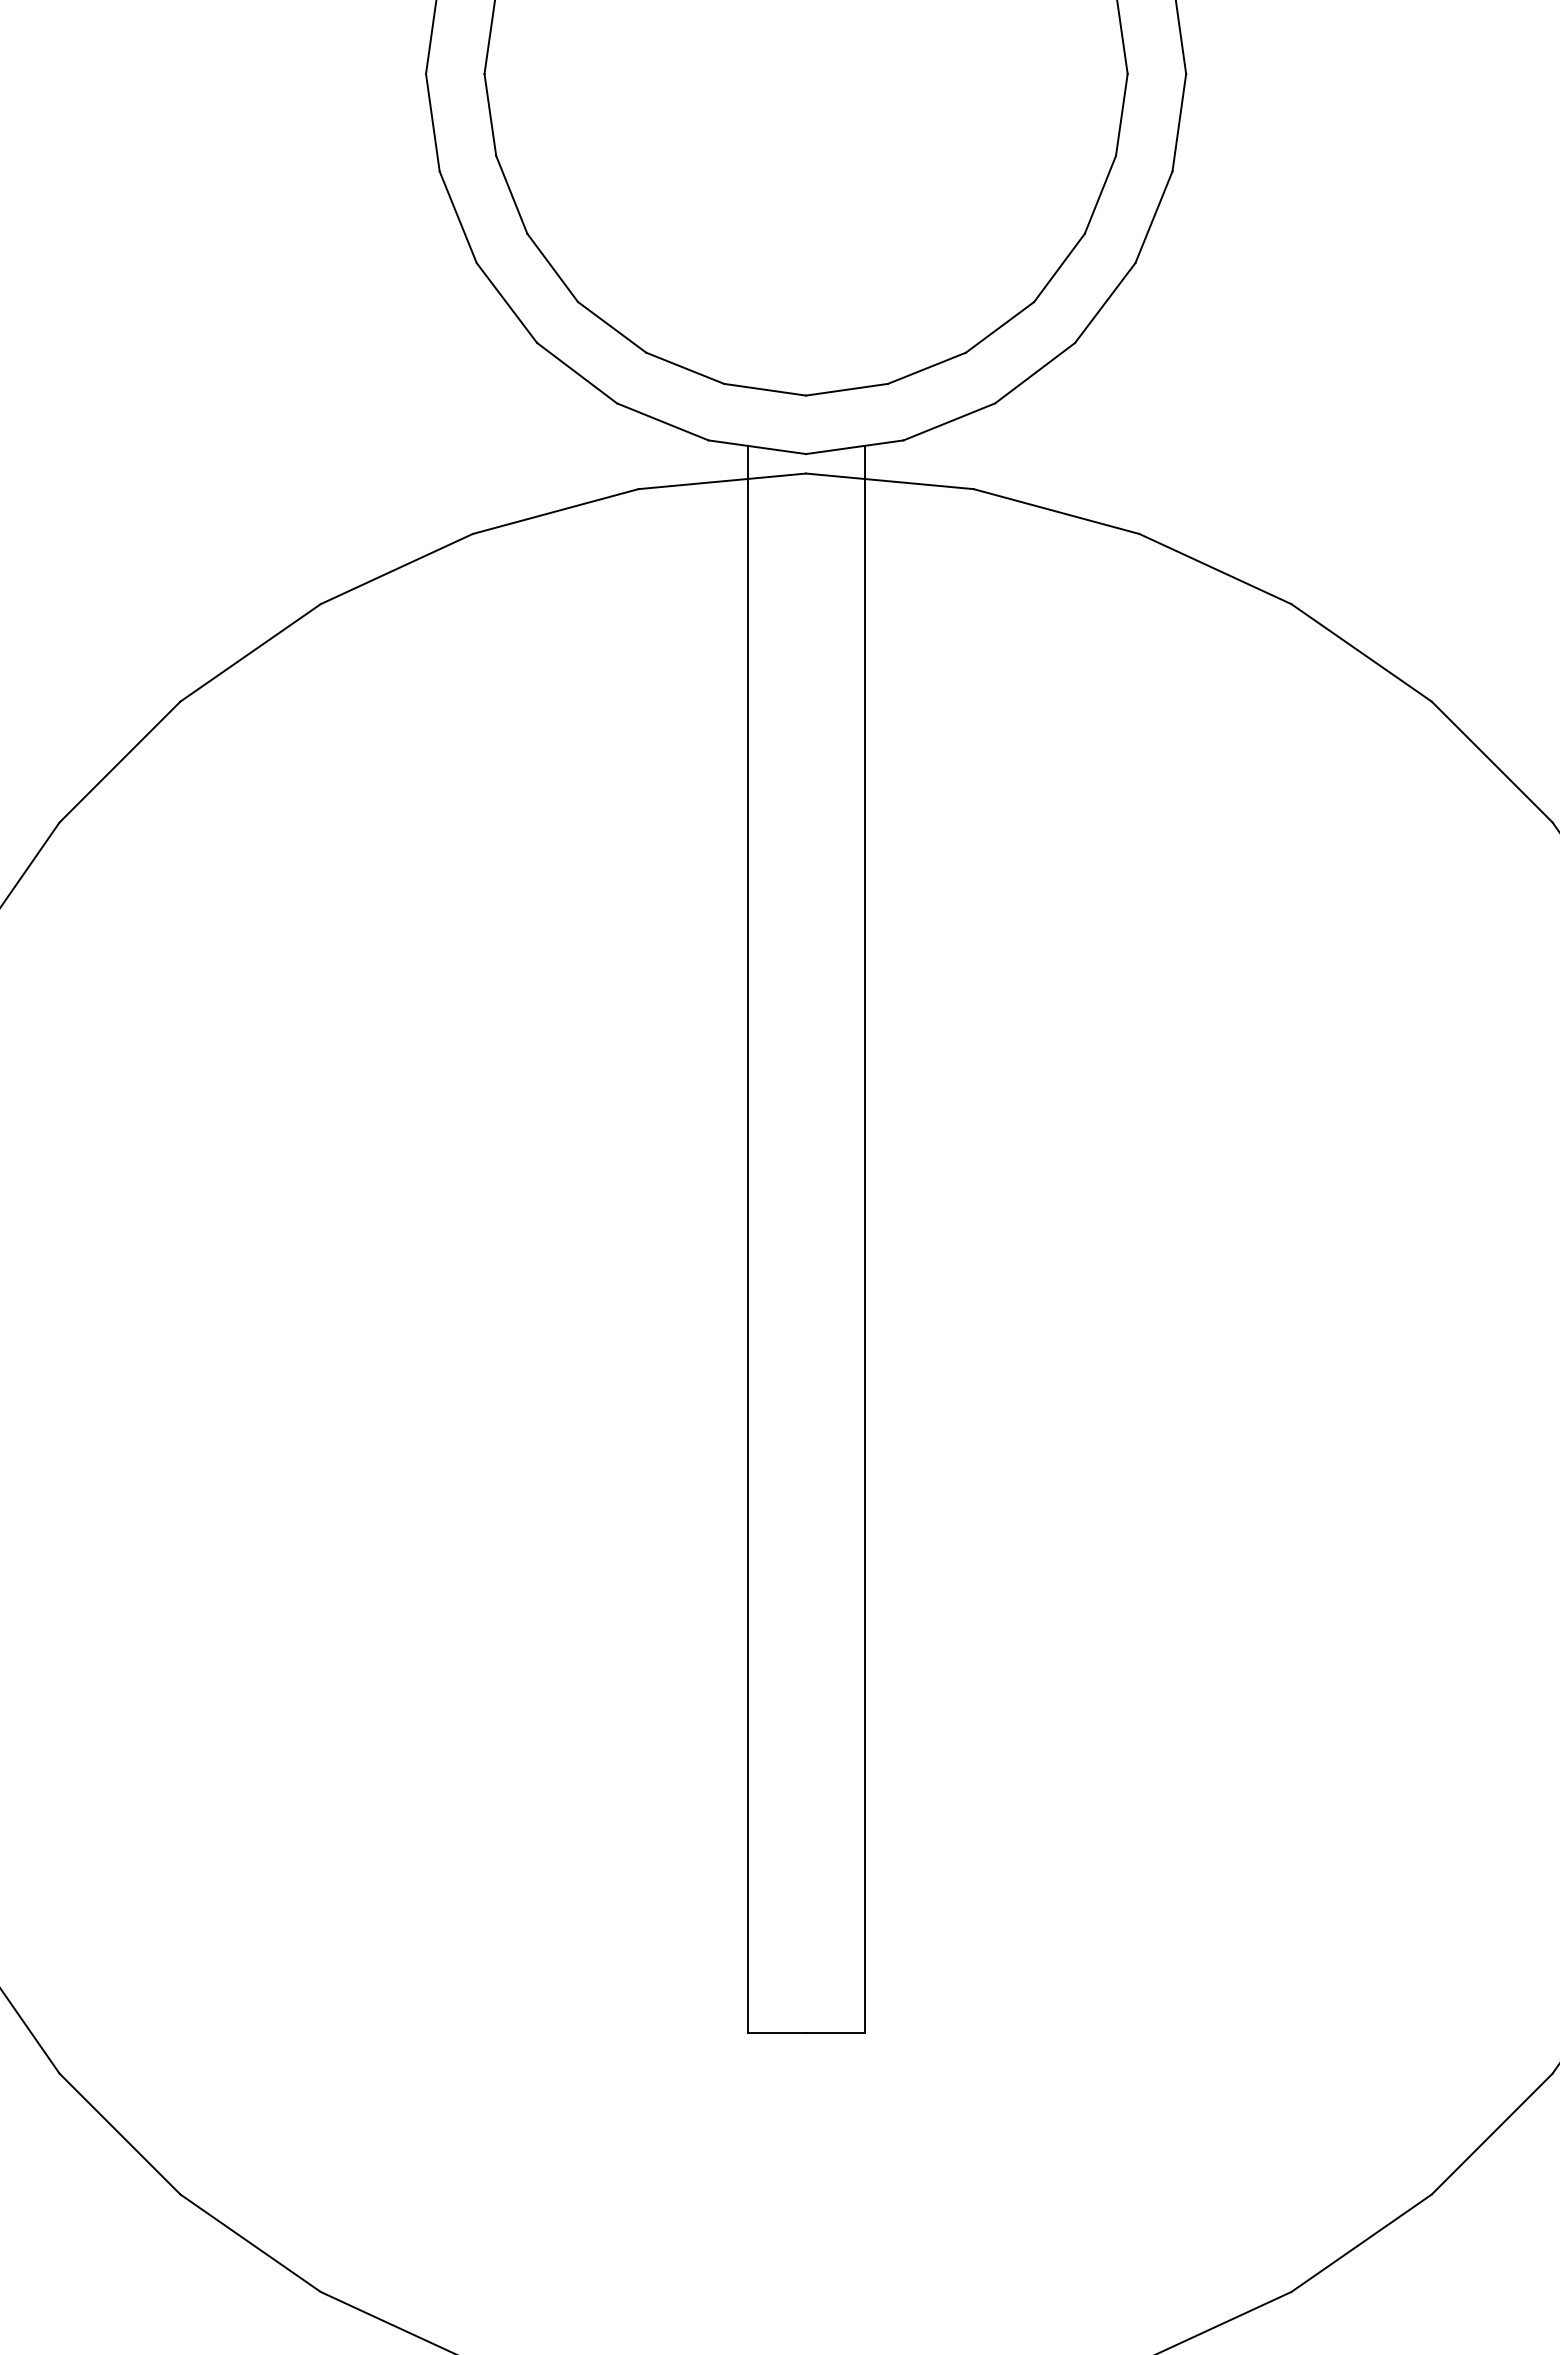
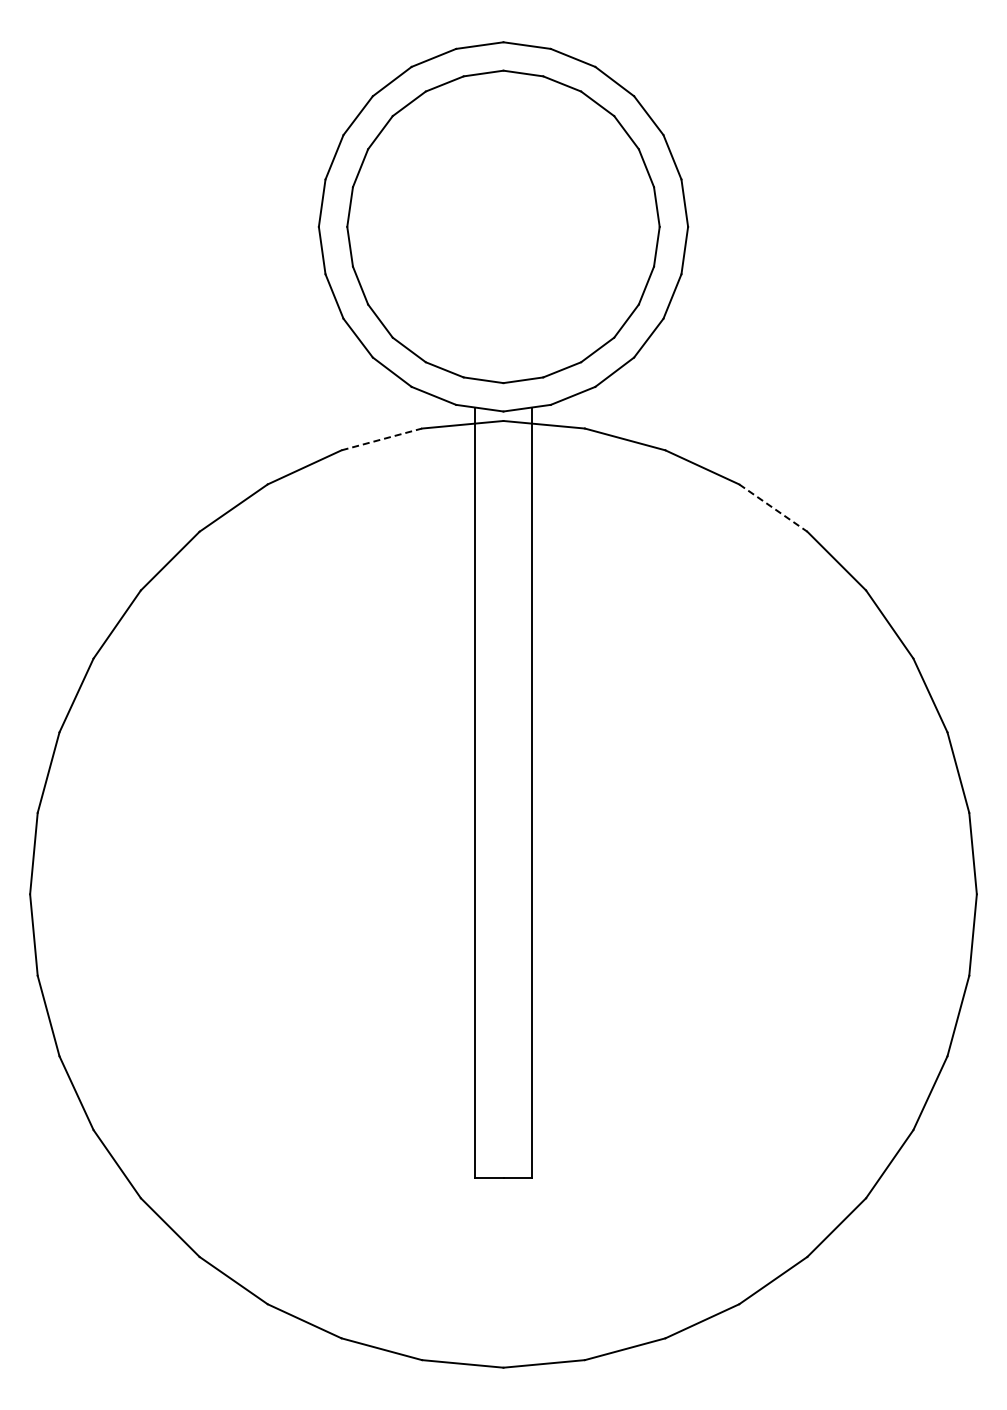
line: (554, 511) -> (381, 439), solid -> dashed
line: (1361, 653) -> (773, 508), solid -> dashed

